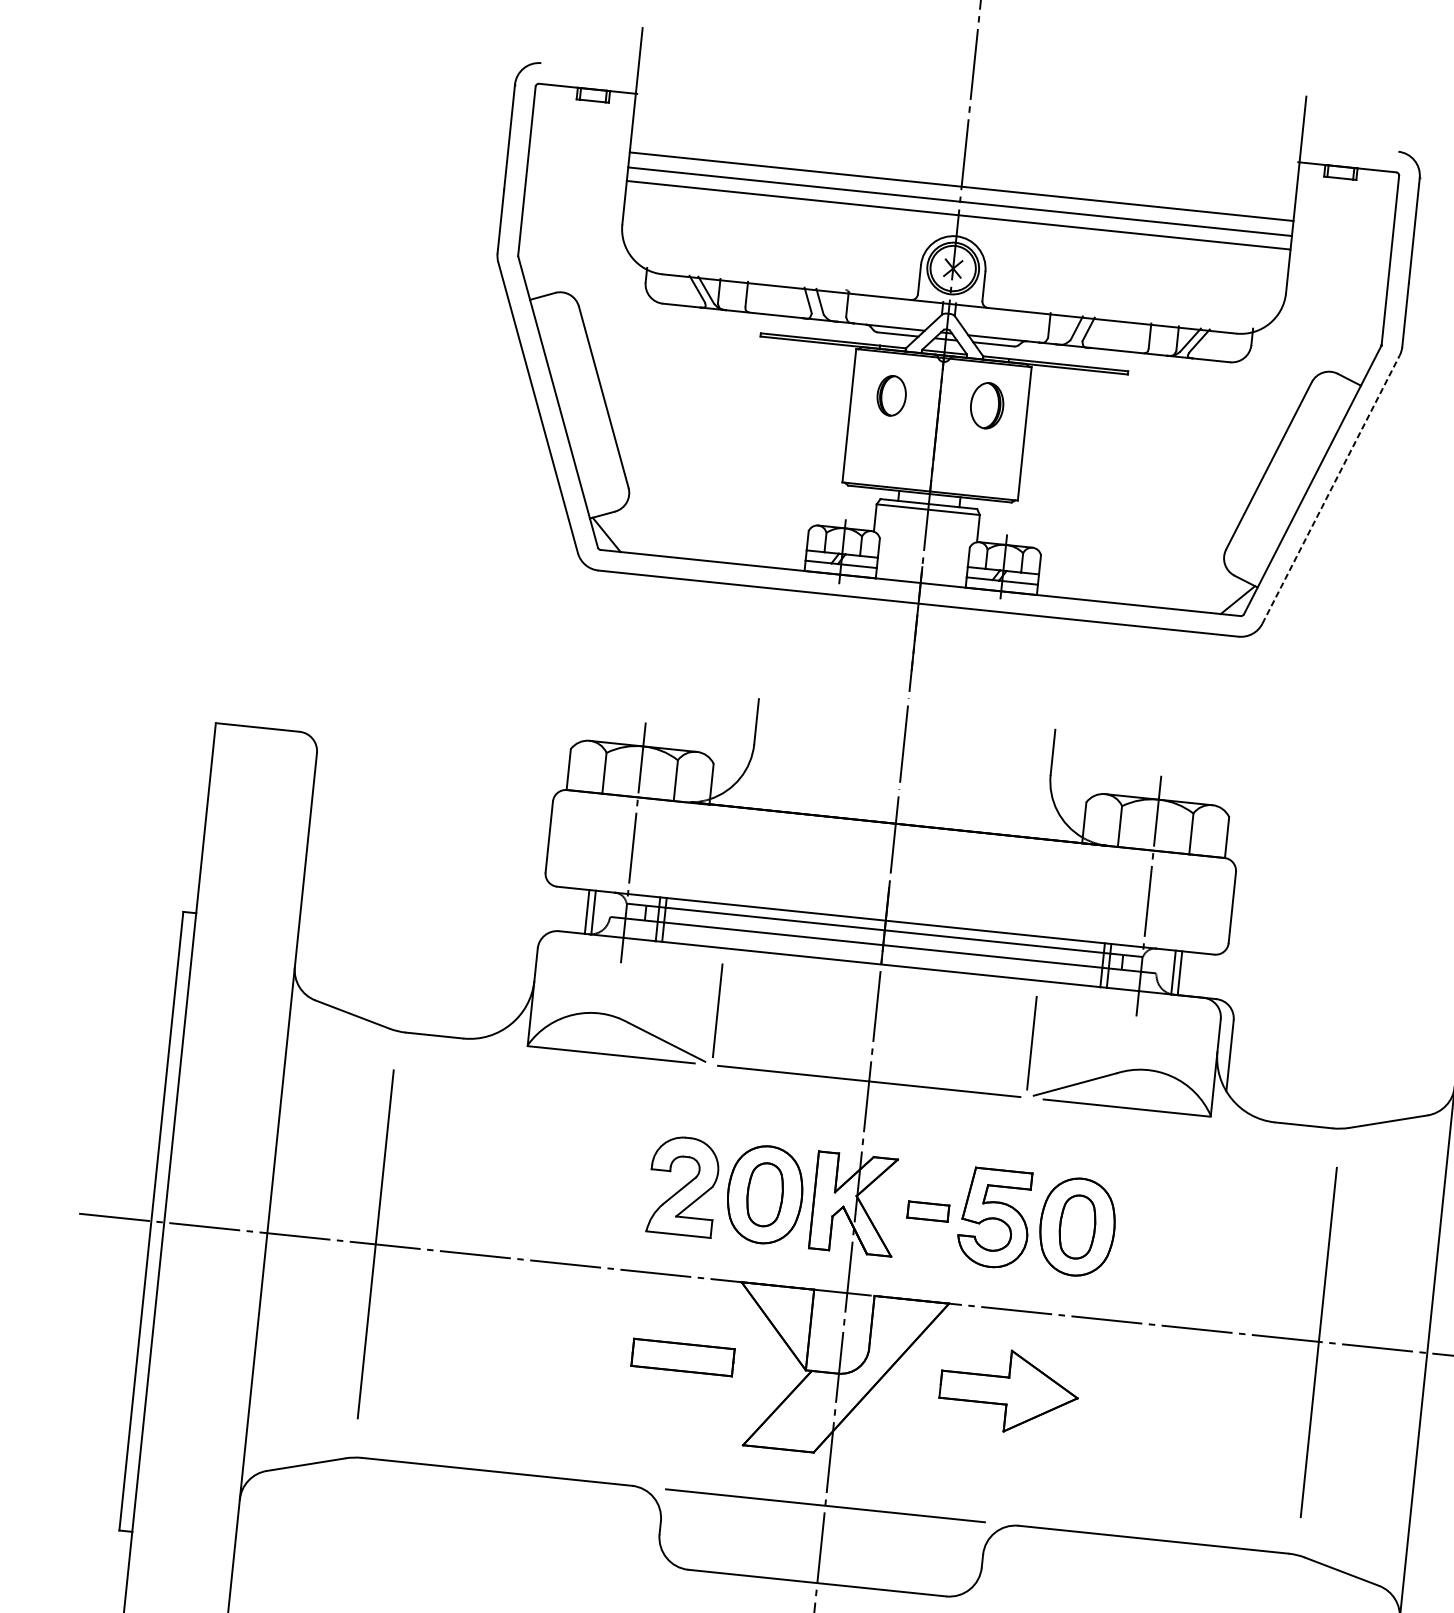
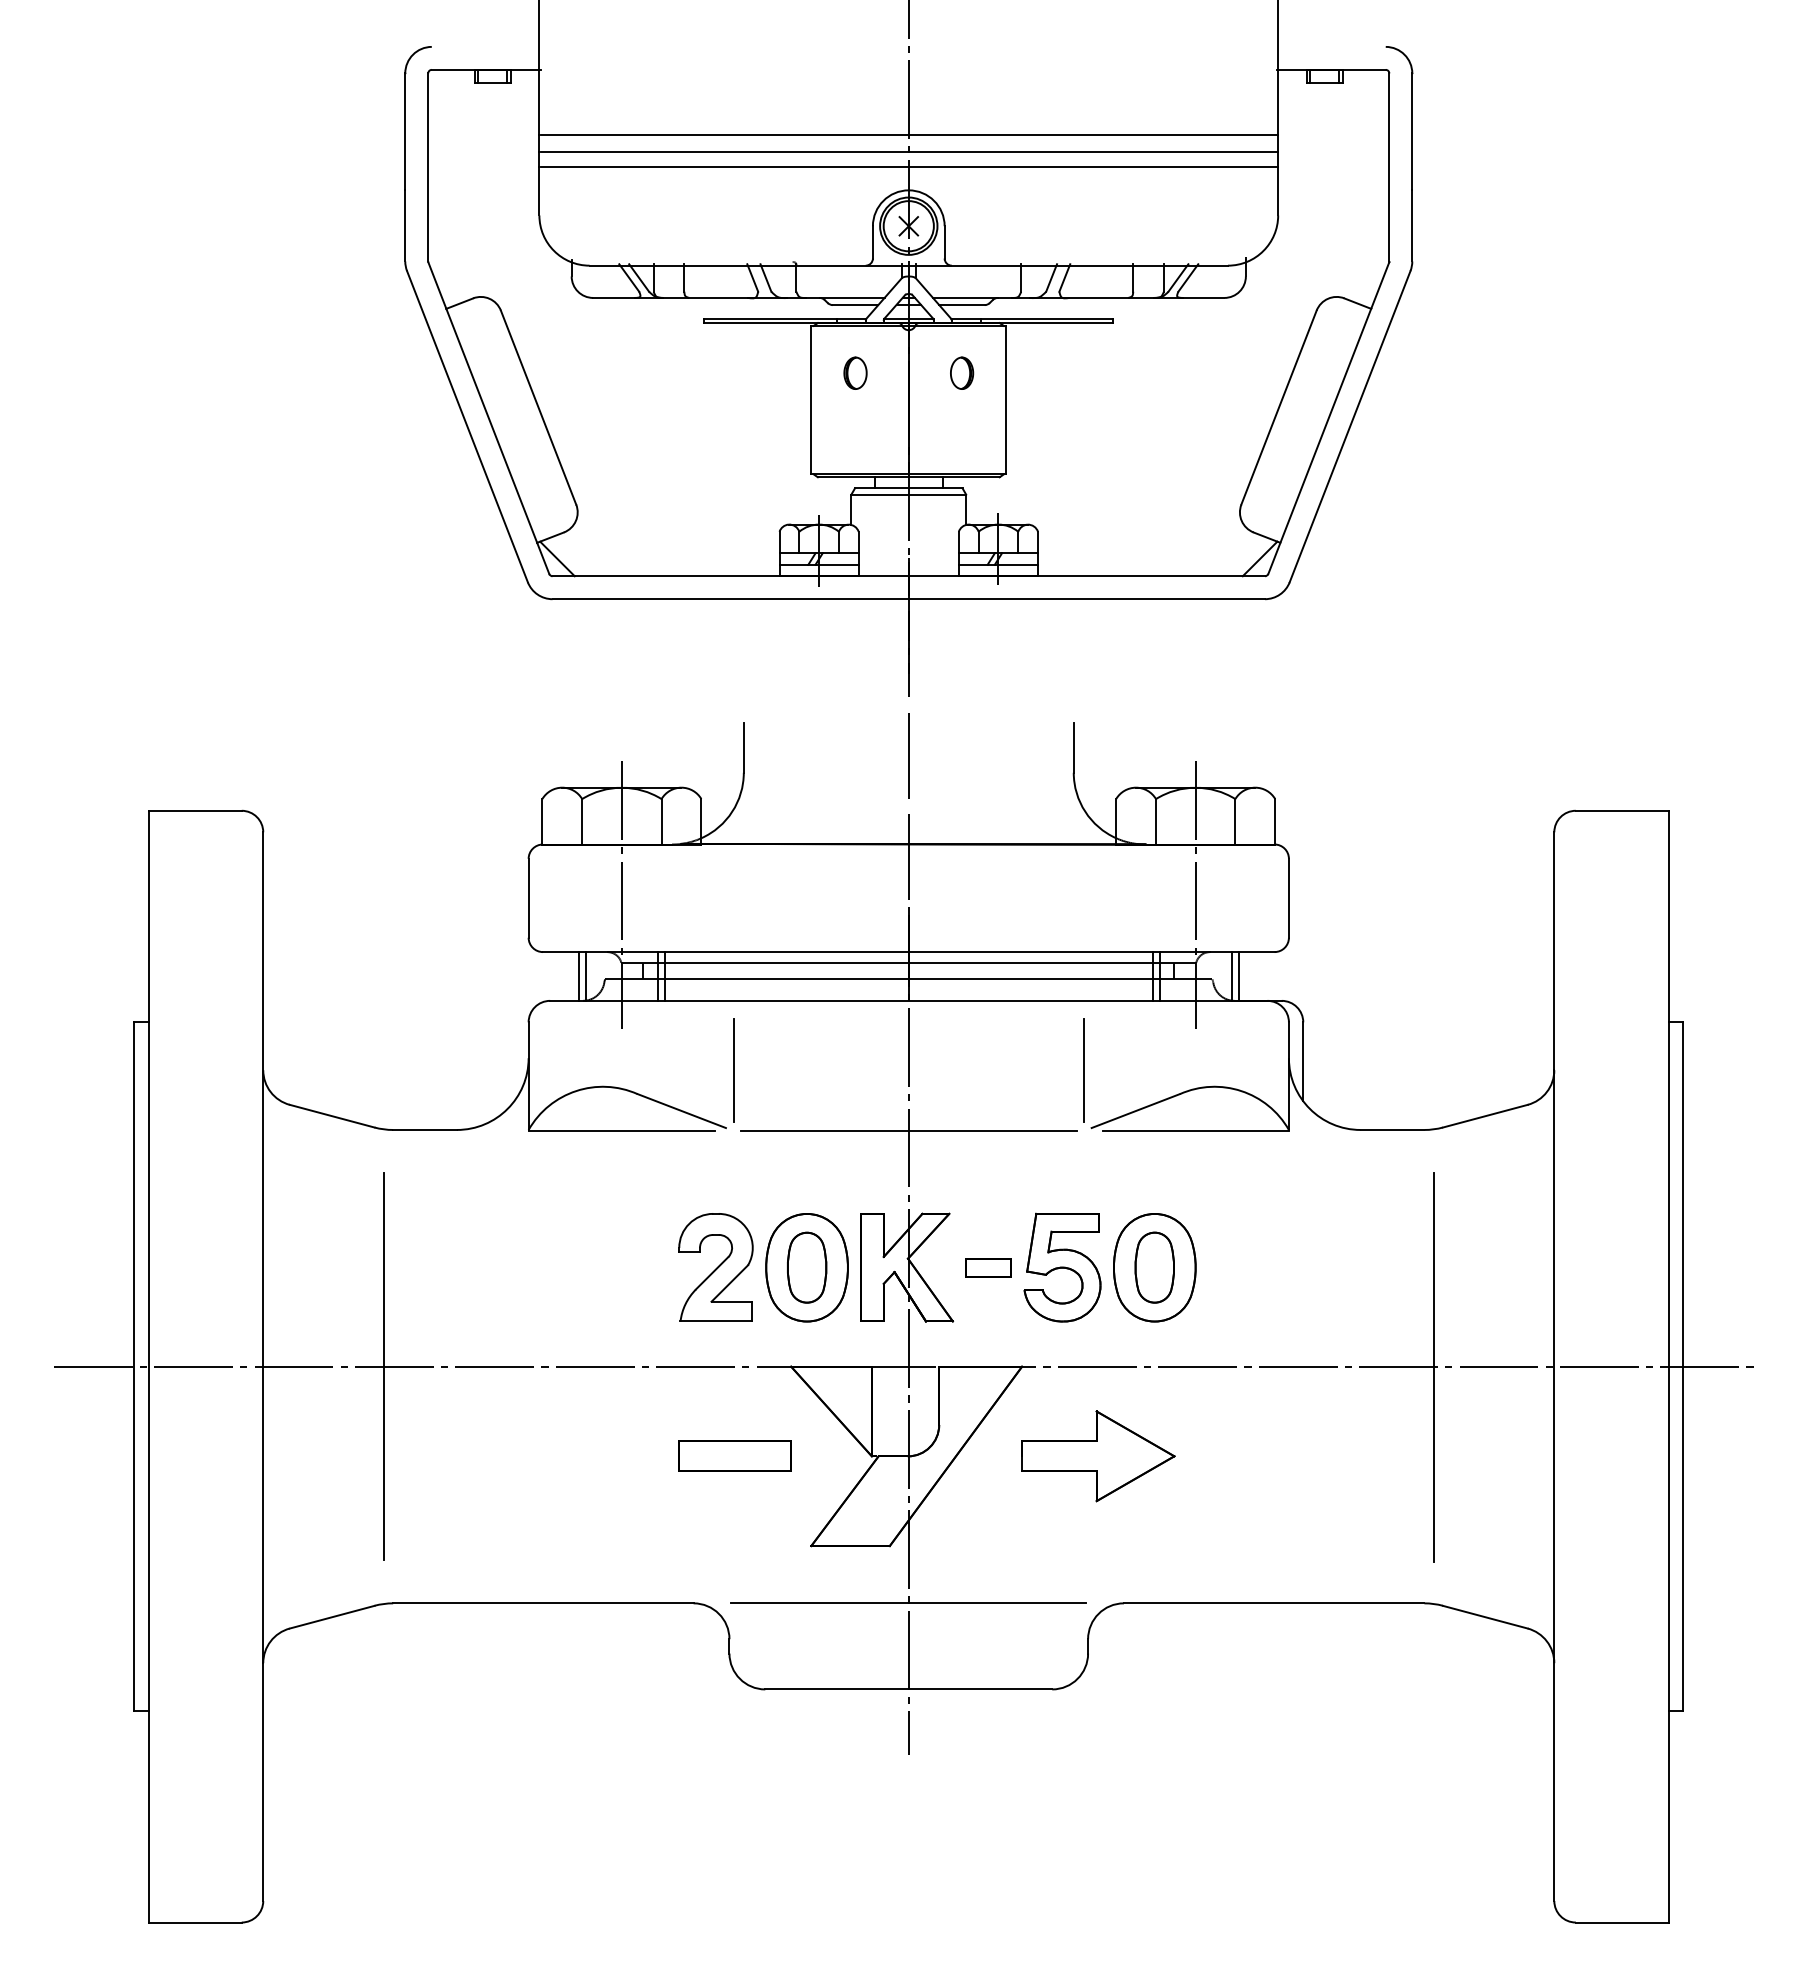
part: (891, 395) -> (855, 372), size x0.71
part: (987, 404) -> (962, 372), size x0.62
line: (1331, 489) -> (1350, 426), dashed -> solid

